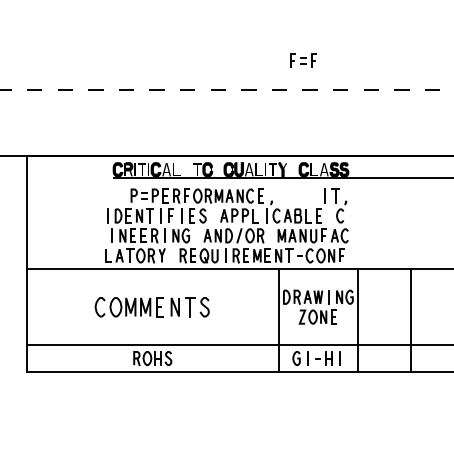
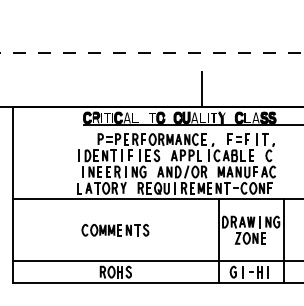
part: (303, 60) -> (239, 139), moved
line: (258, 134) -> (202, 89), added
part: (151, 306) -> (114, 229), size x0.71

